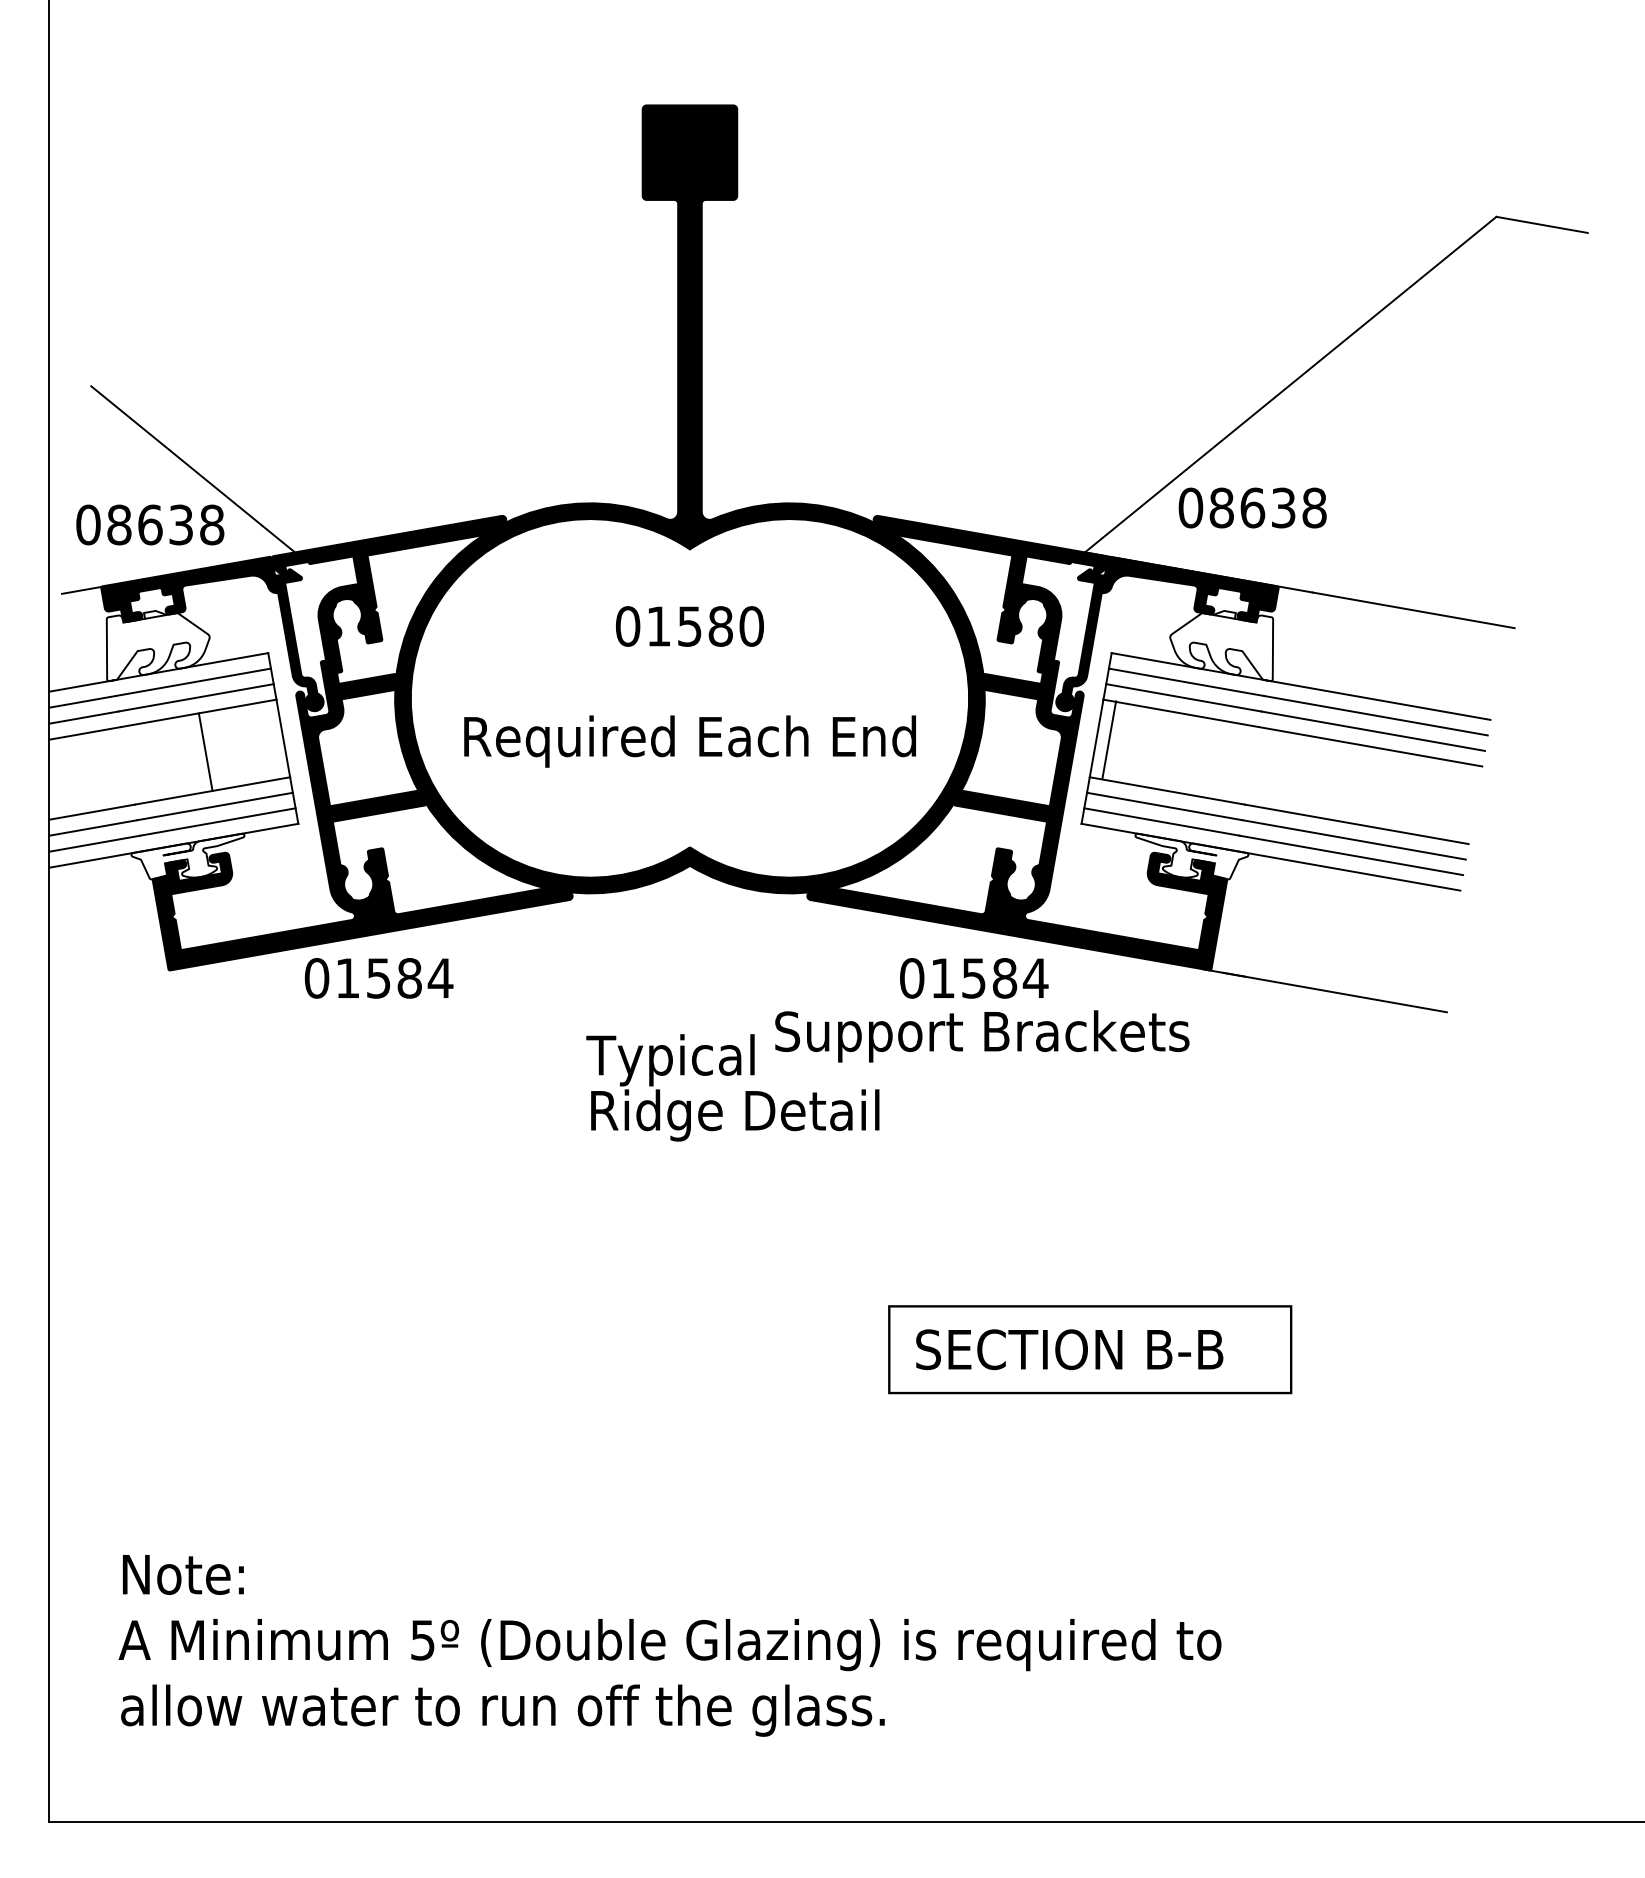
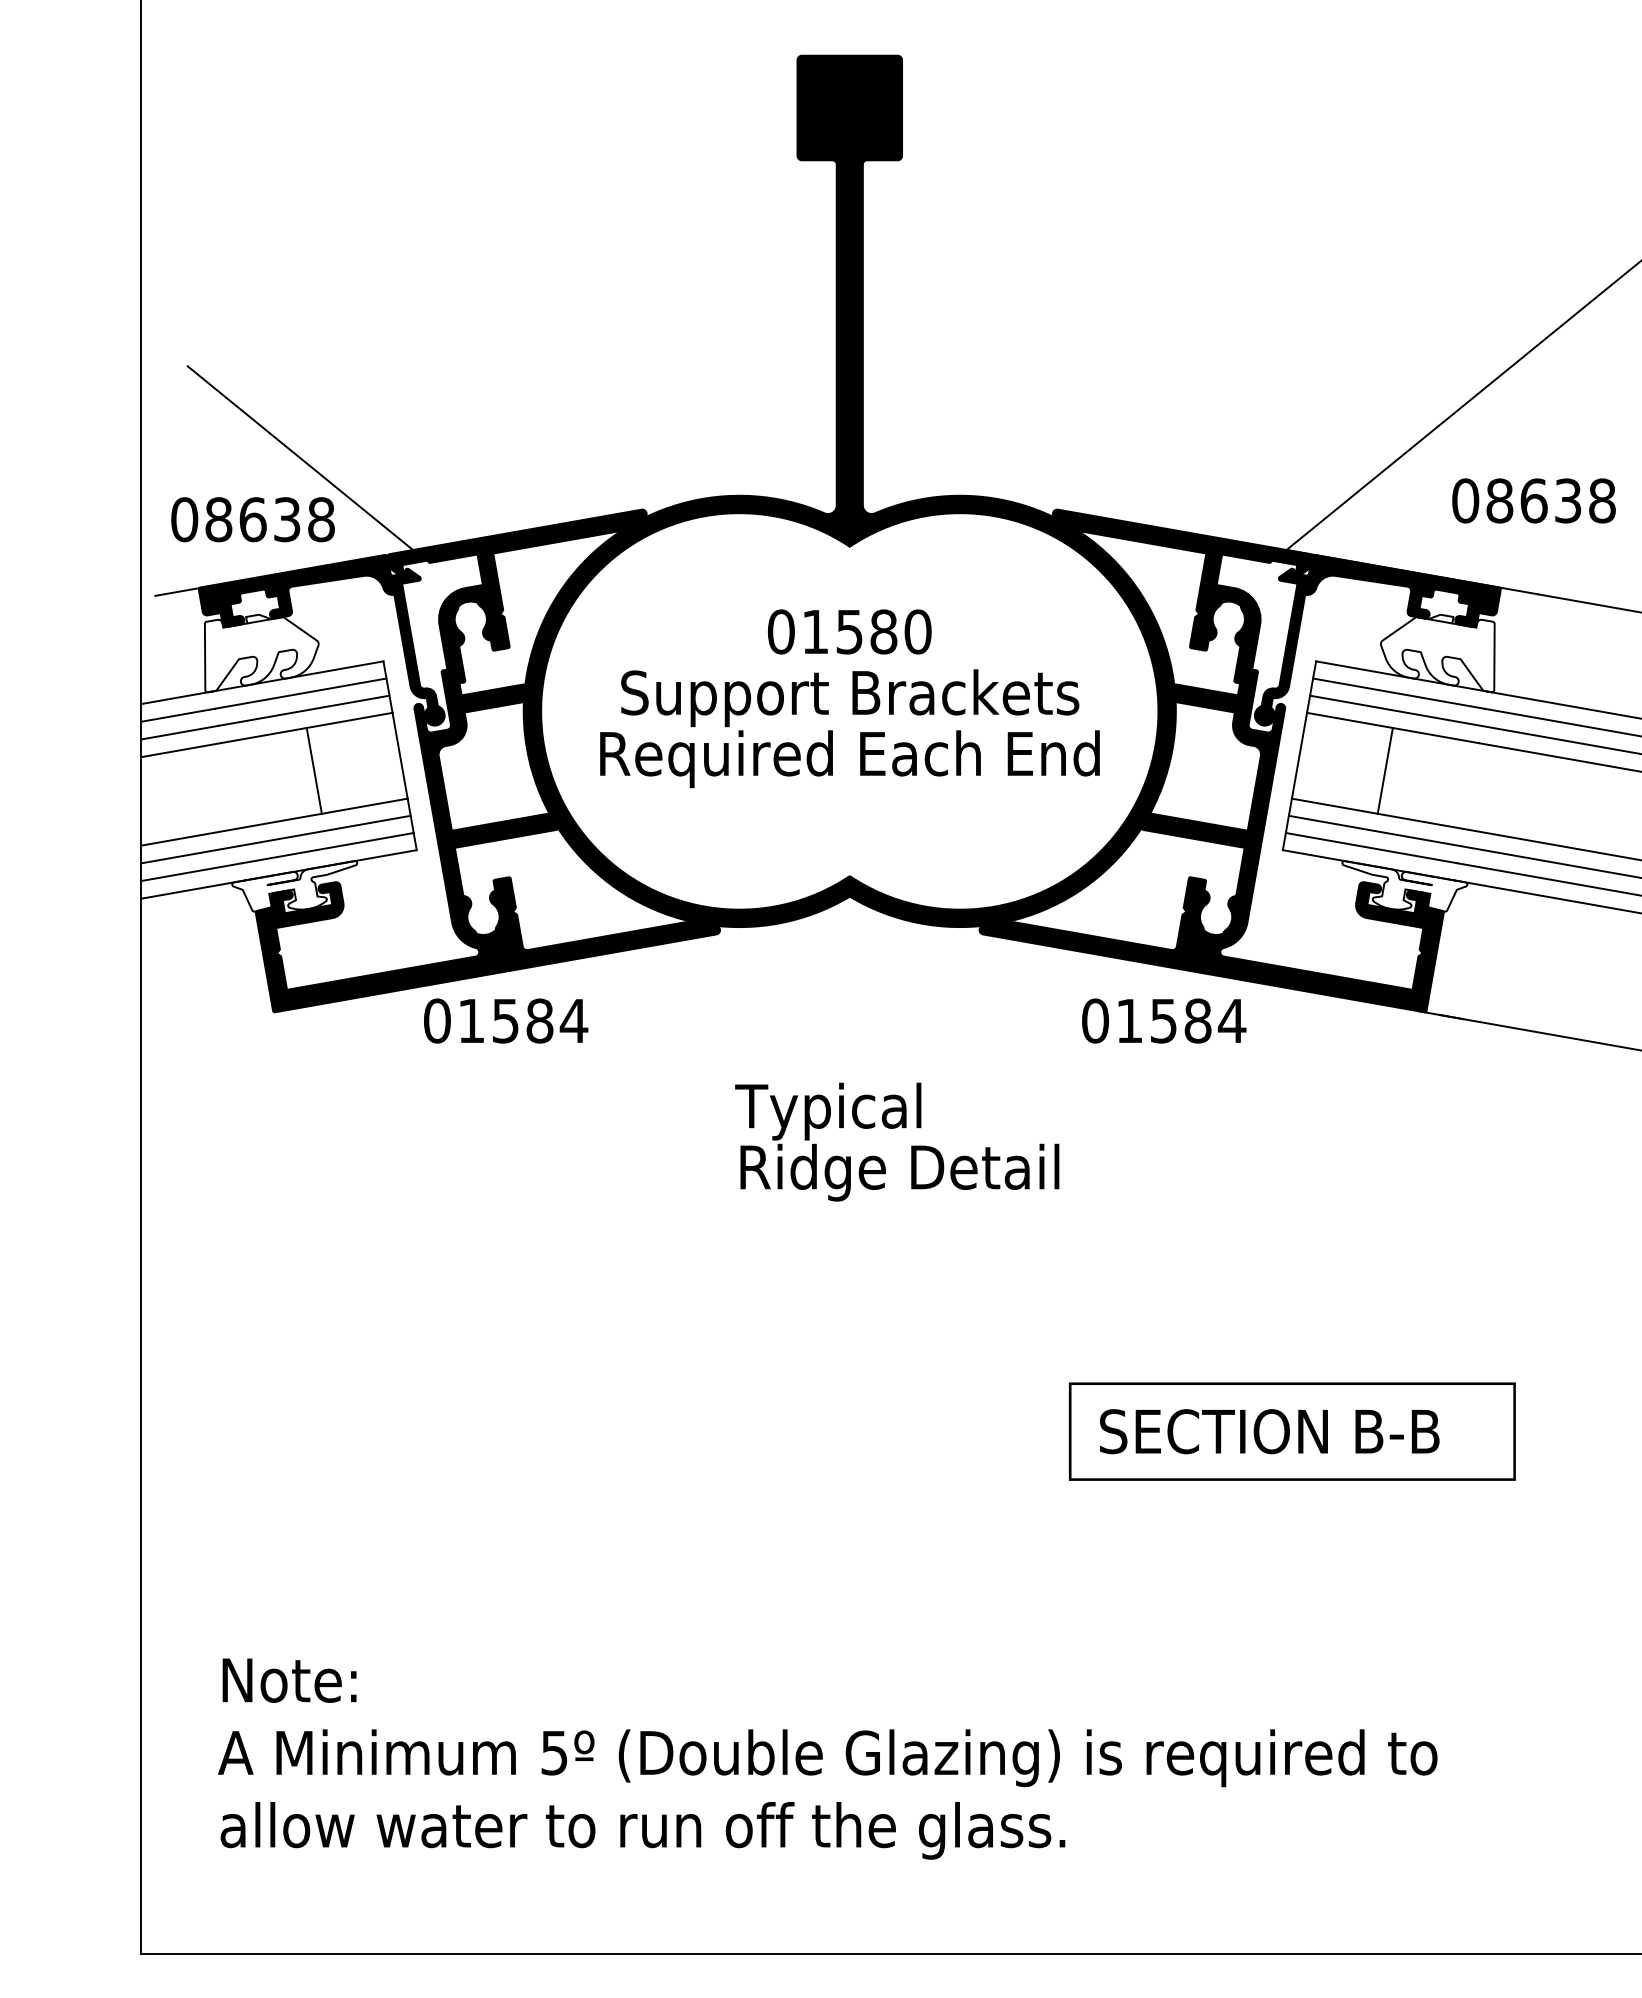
text: (1252, 507) -> (1533, 500), moved
line: (1109, 739) -> (1385, 770), moved
text: (982, 1036) -> (850, 698), moved

